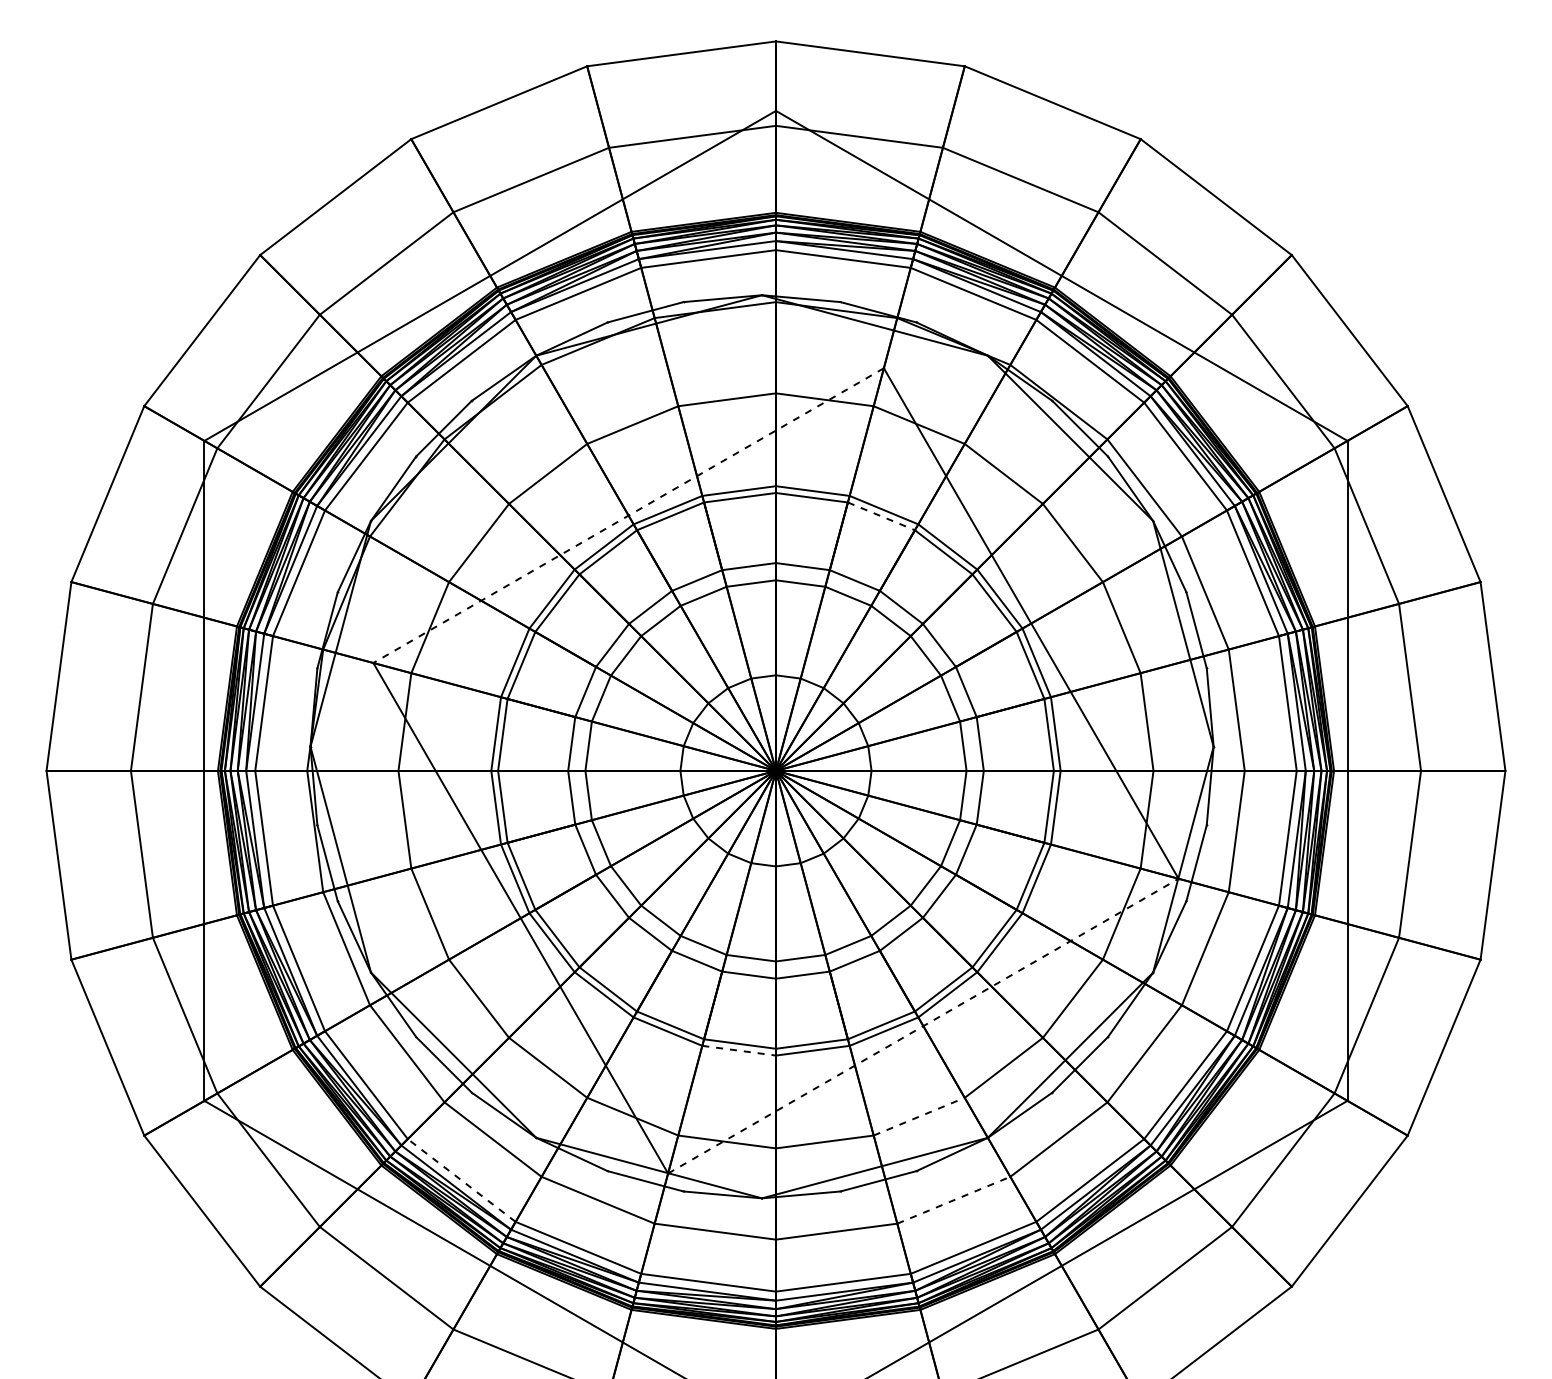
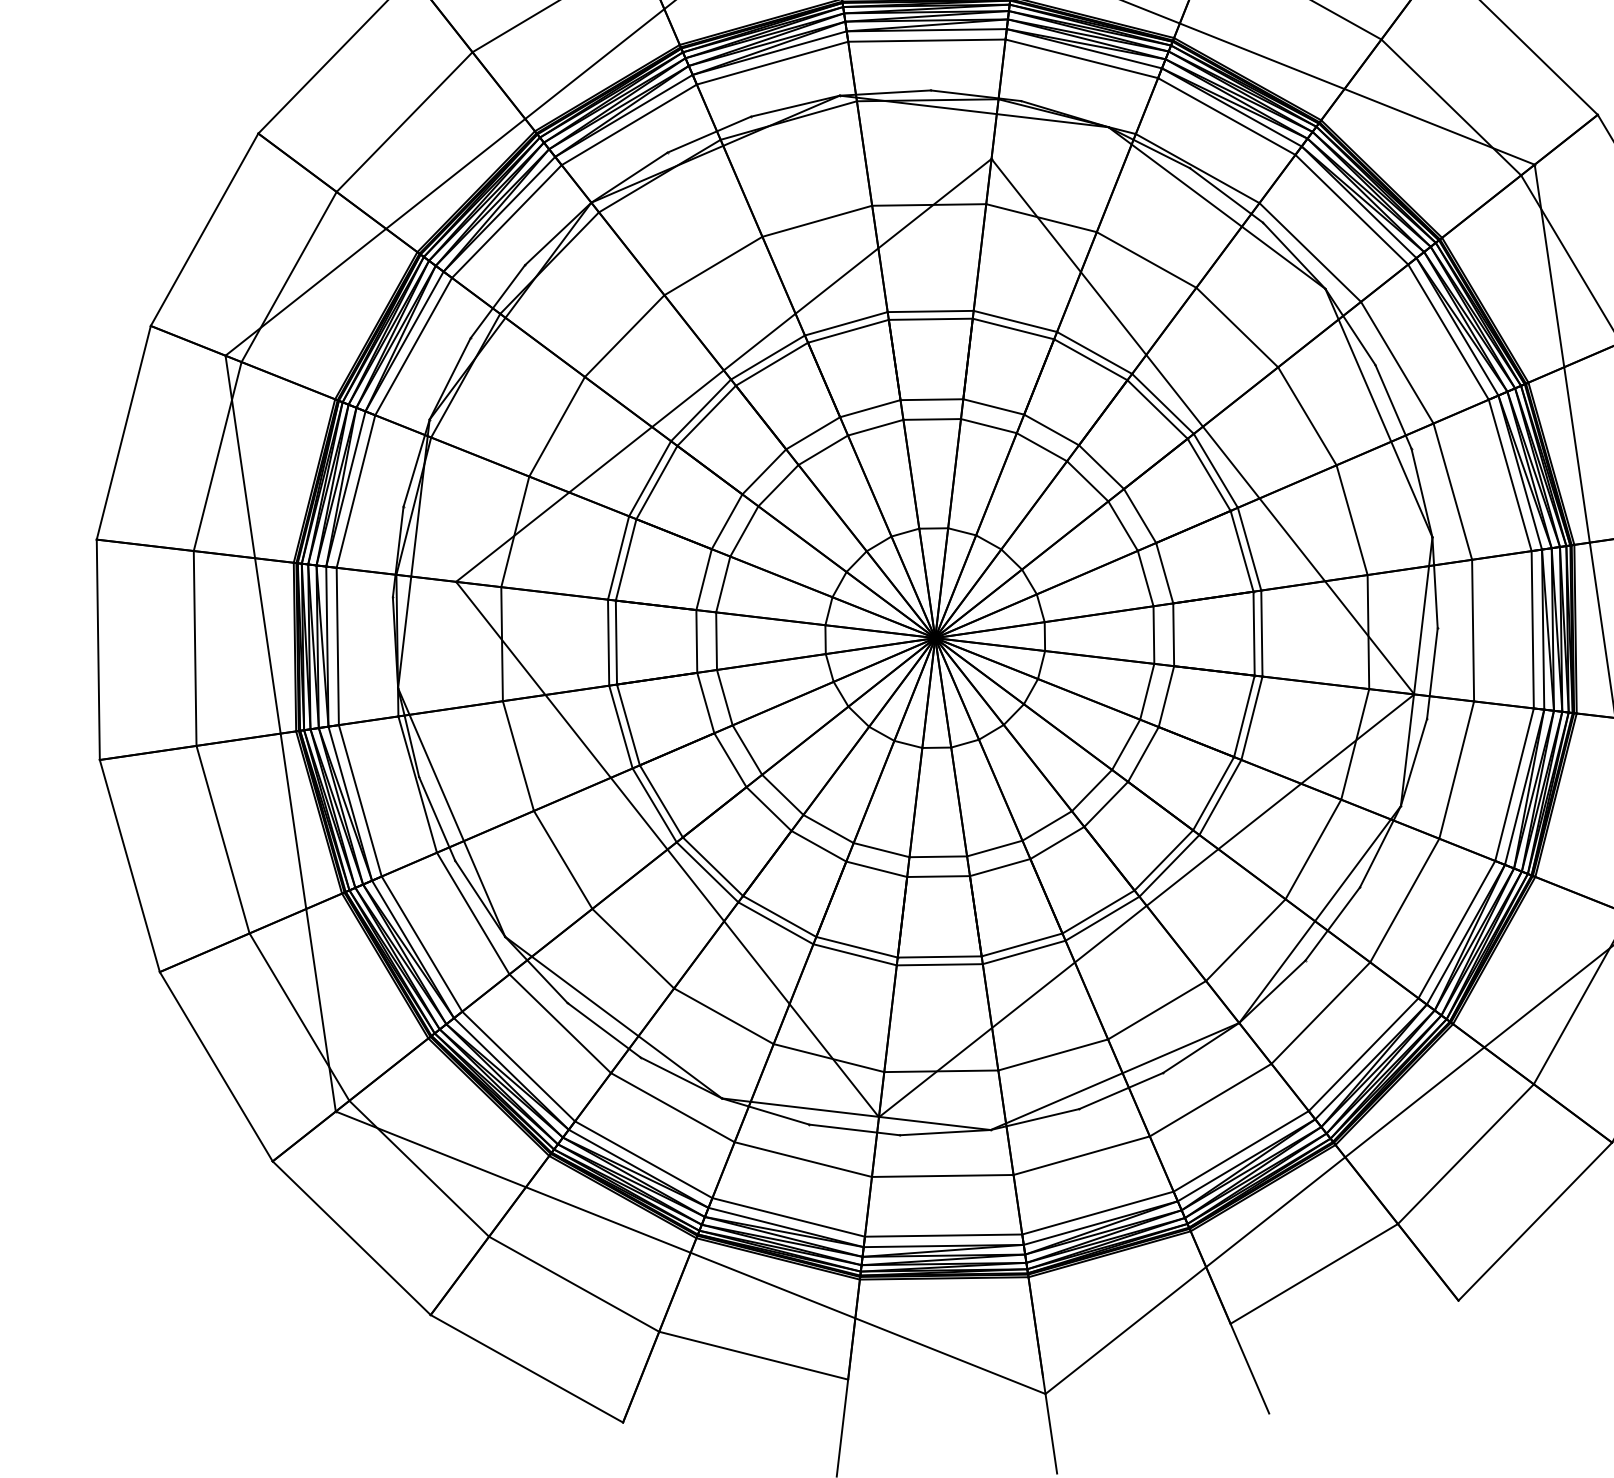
line: (628, 515) -> (723, 370), dashed -> solid
line: (881, 516) -> (1013, 329), dashed -> solid
line: (923, 1026) -> (1146, 906), dashed -> solid
line: (739, 1050) -> (940, 964), dashed -> solid
line: (919, 1116) -> (1157, 1009), dashed -> solid
line: (461, 1180) -> (643, 1159), dashed -> solid
line: (954, 1200) -> (1211, 1100), dashed -> solid

